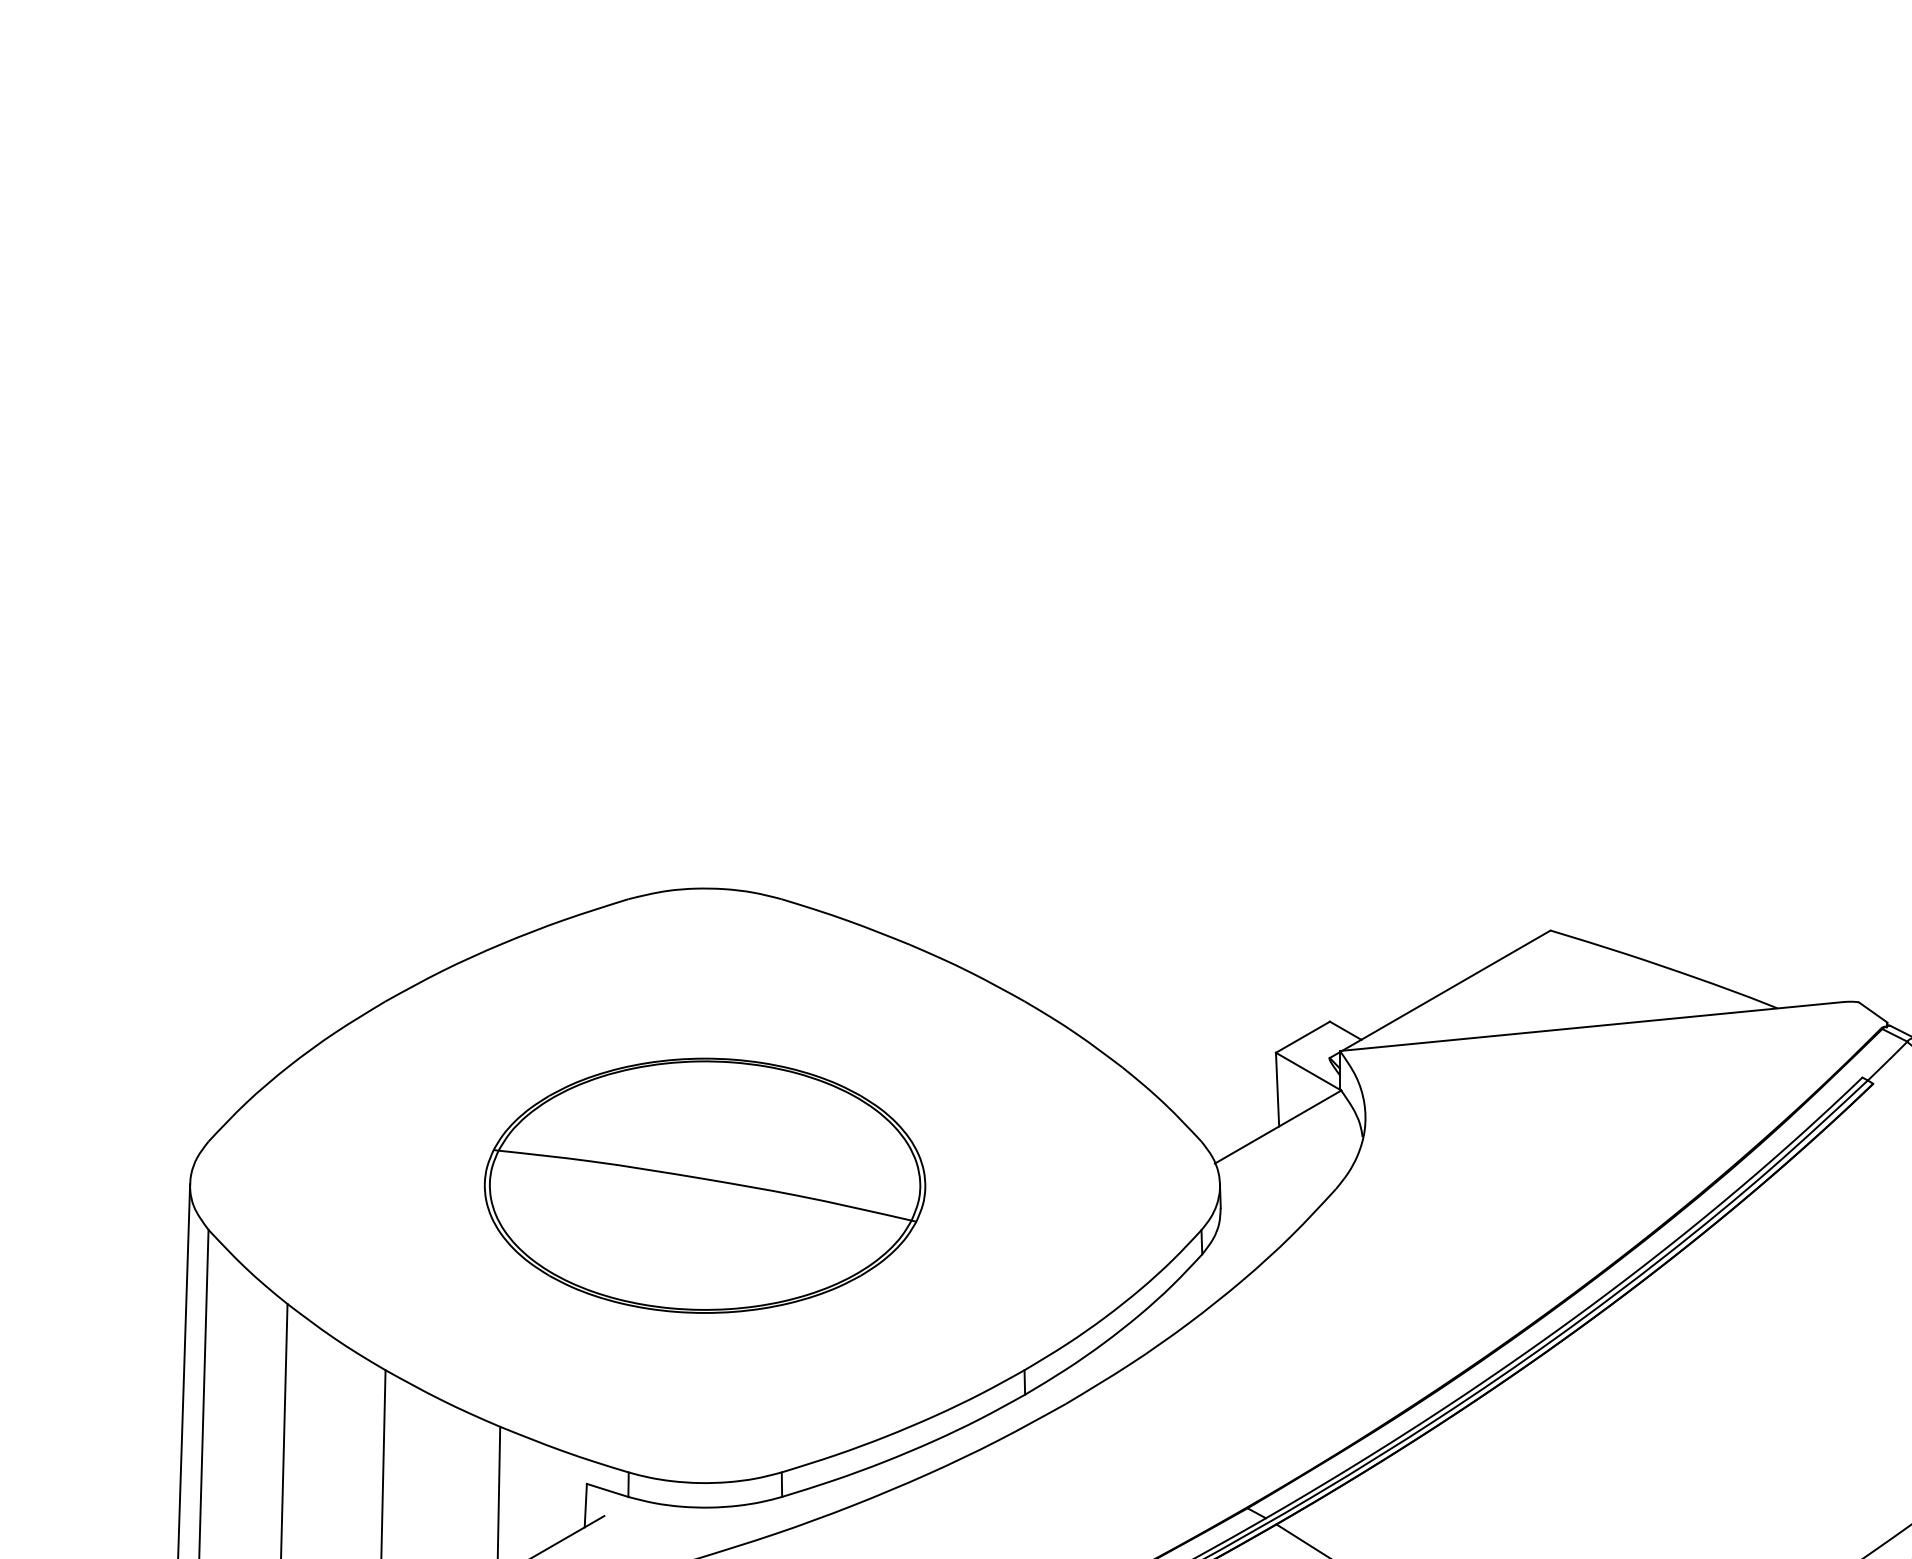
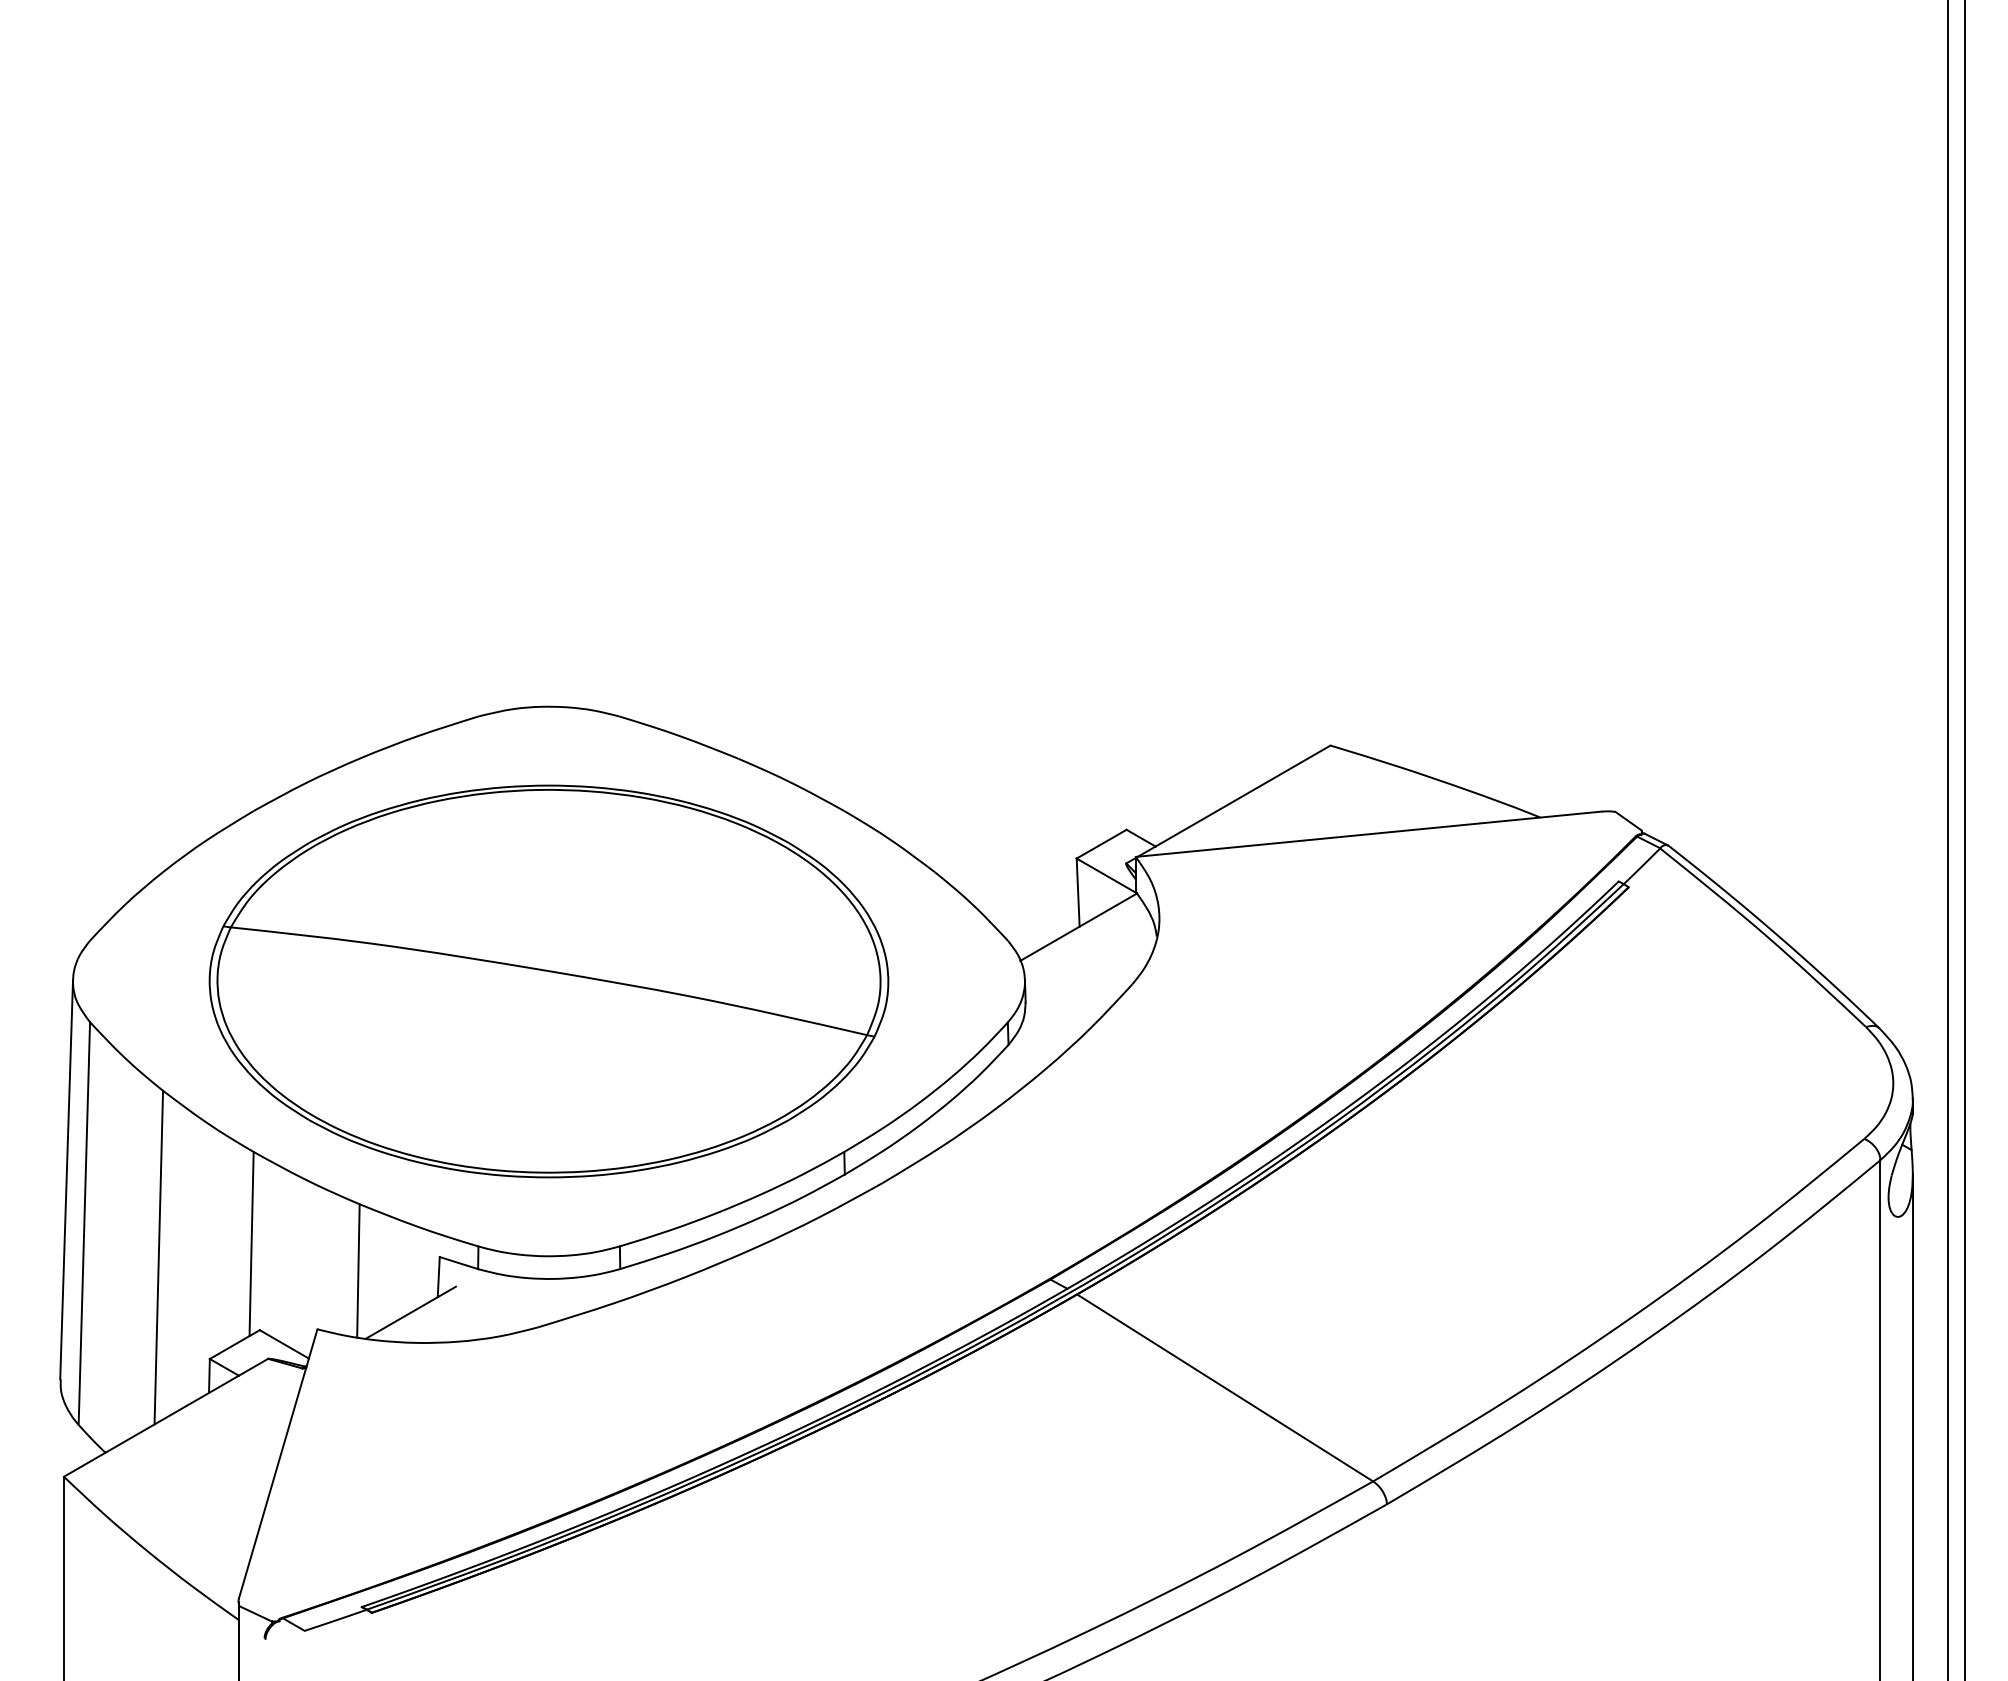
part: (704, 1185) -> (548, 981), size x1.67

